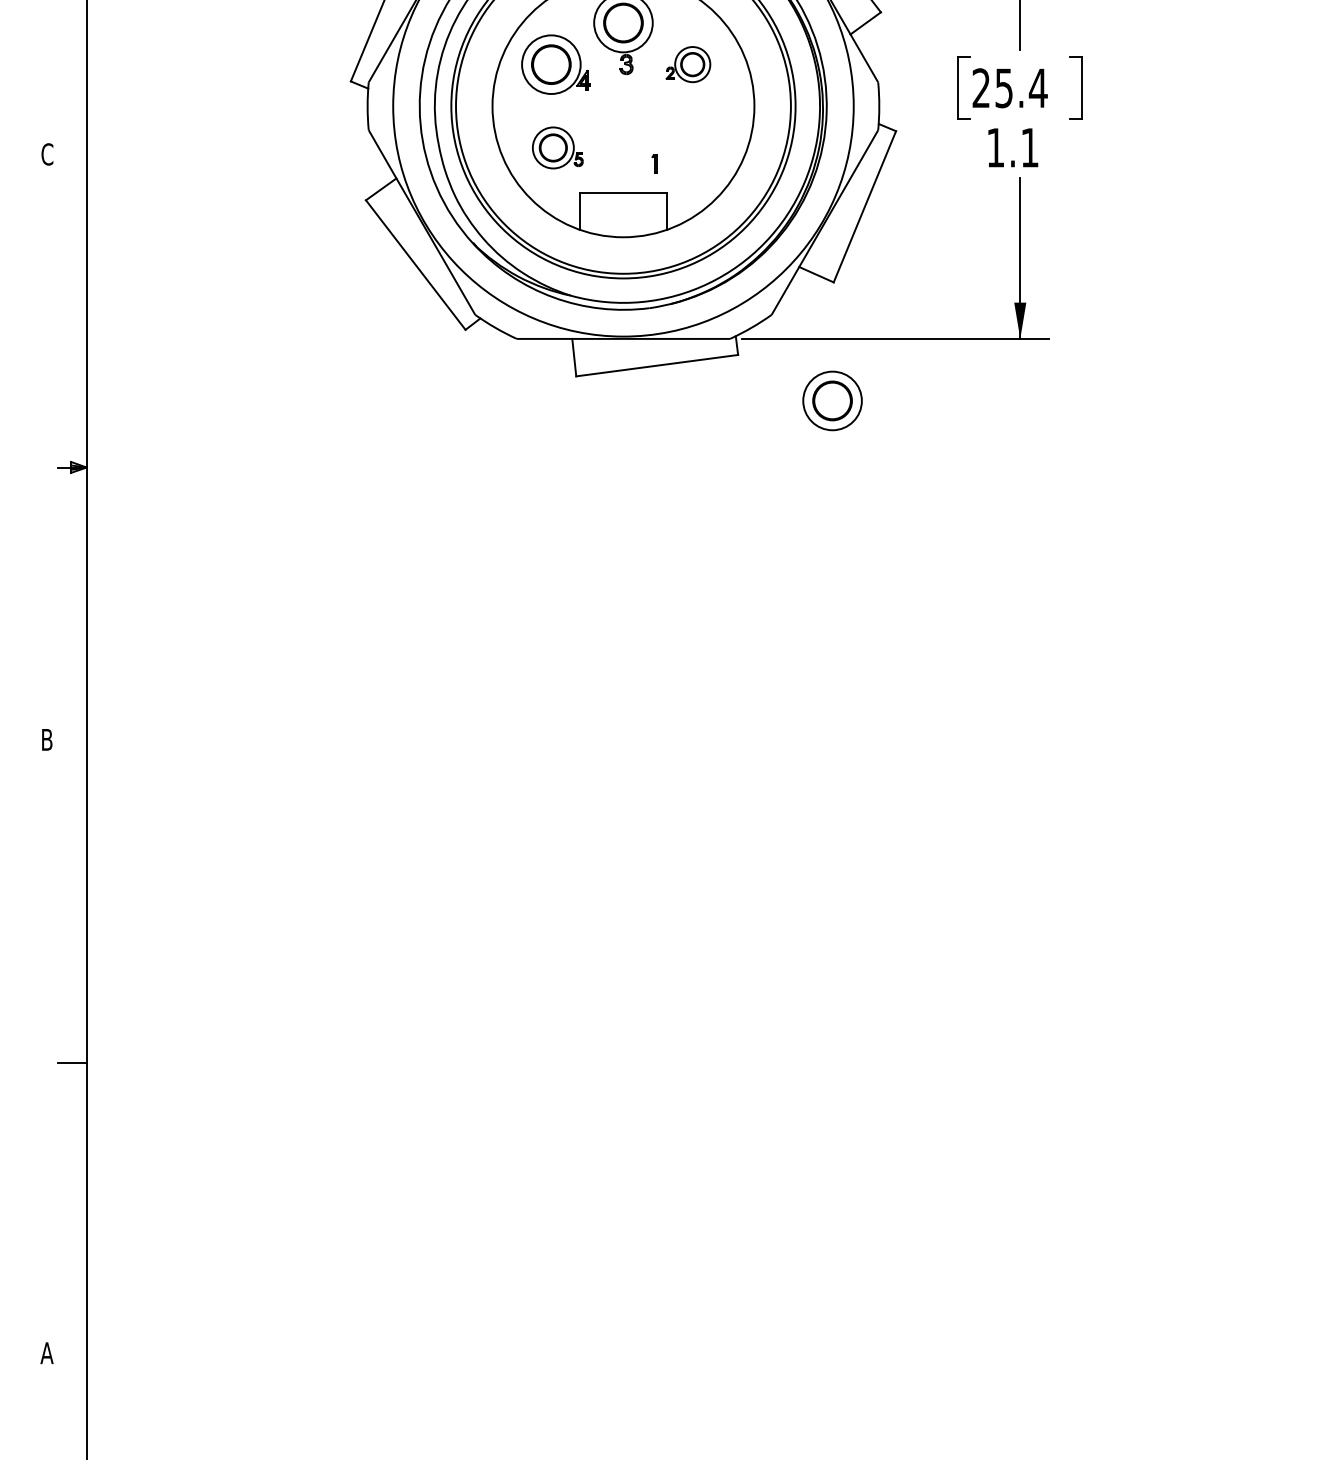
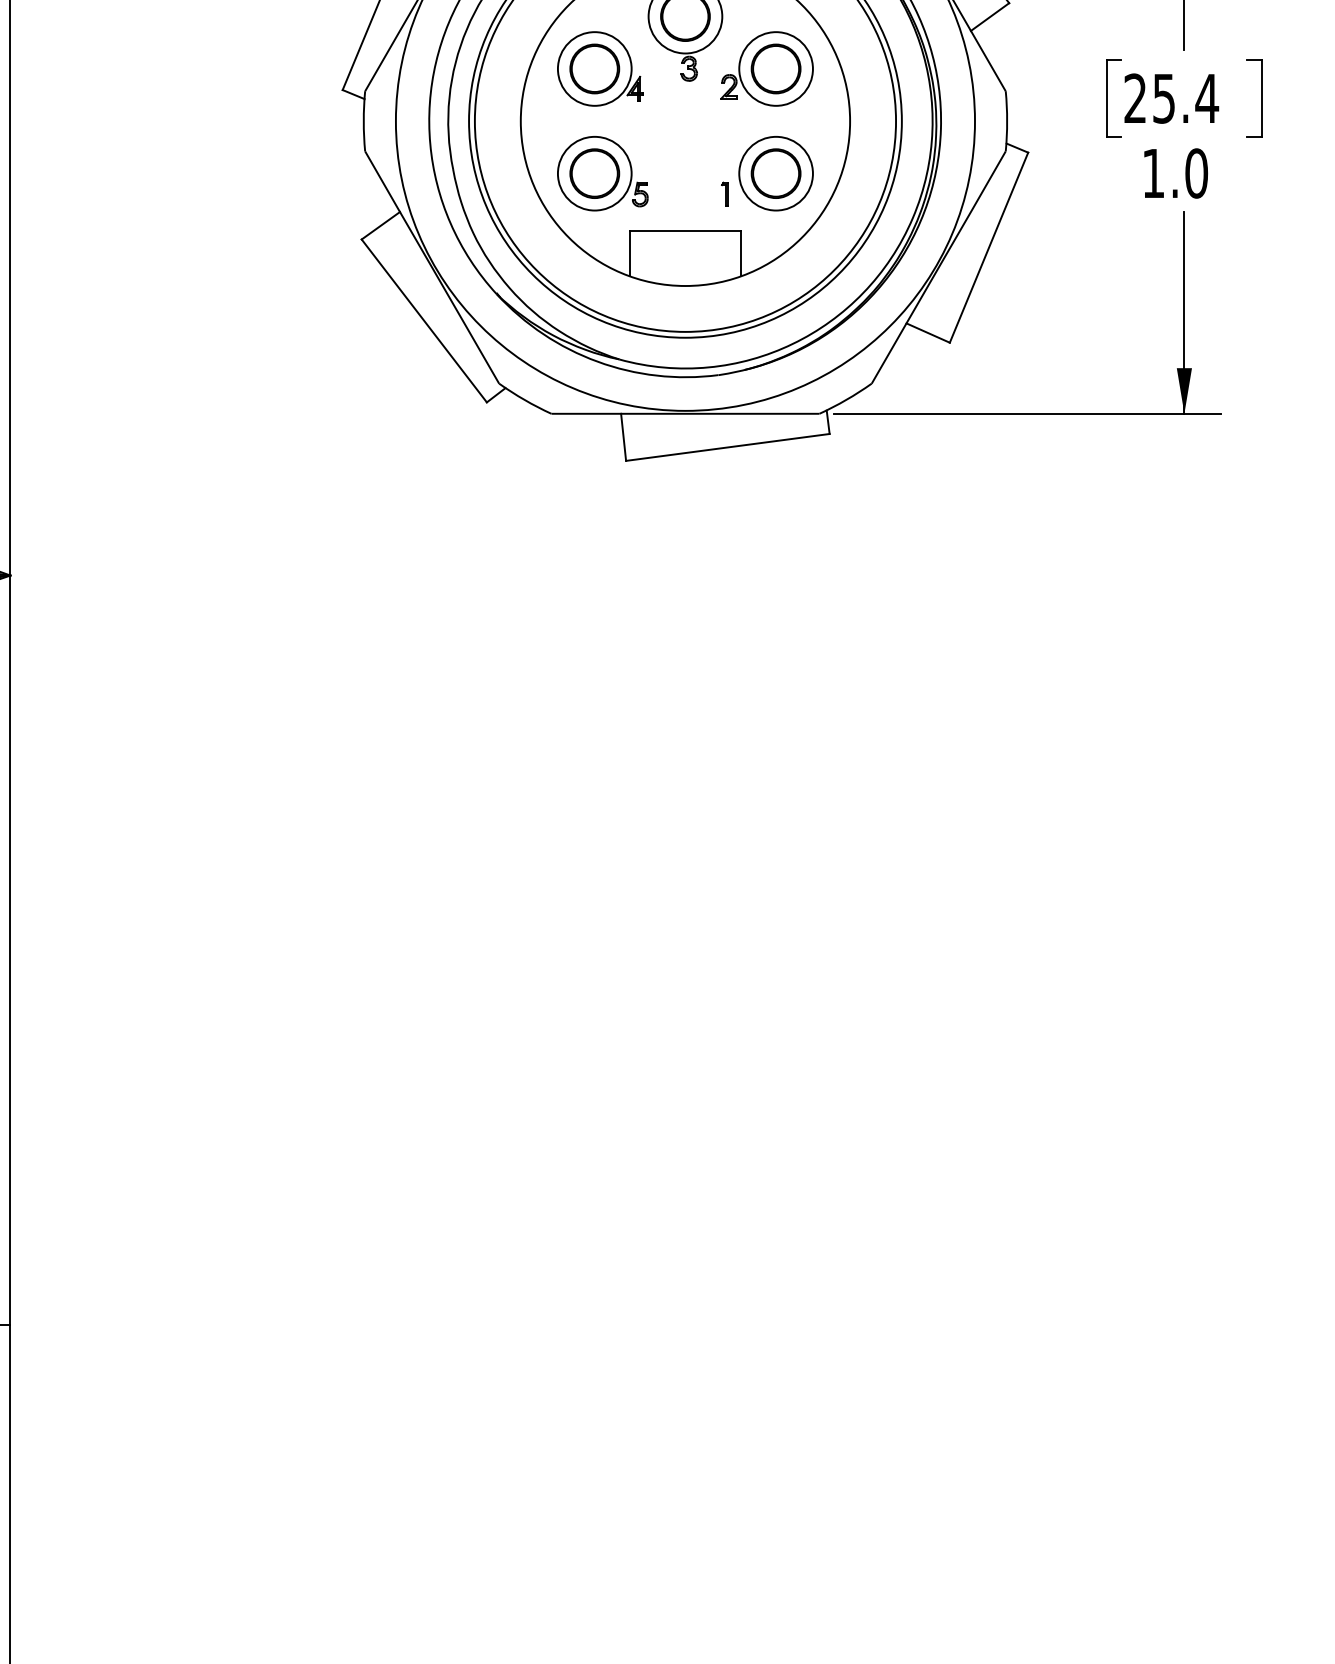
part: (688, 64) -> (767, 68), size x1.67
part: (557, 147) -> (602, 173), size x1.43
text: (1030, 147) -> (1197, 173), 1.1 -> 1.0
part: (832, 400) -> (776, 173), moved

